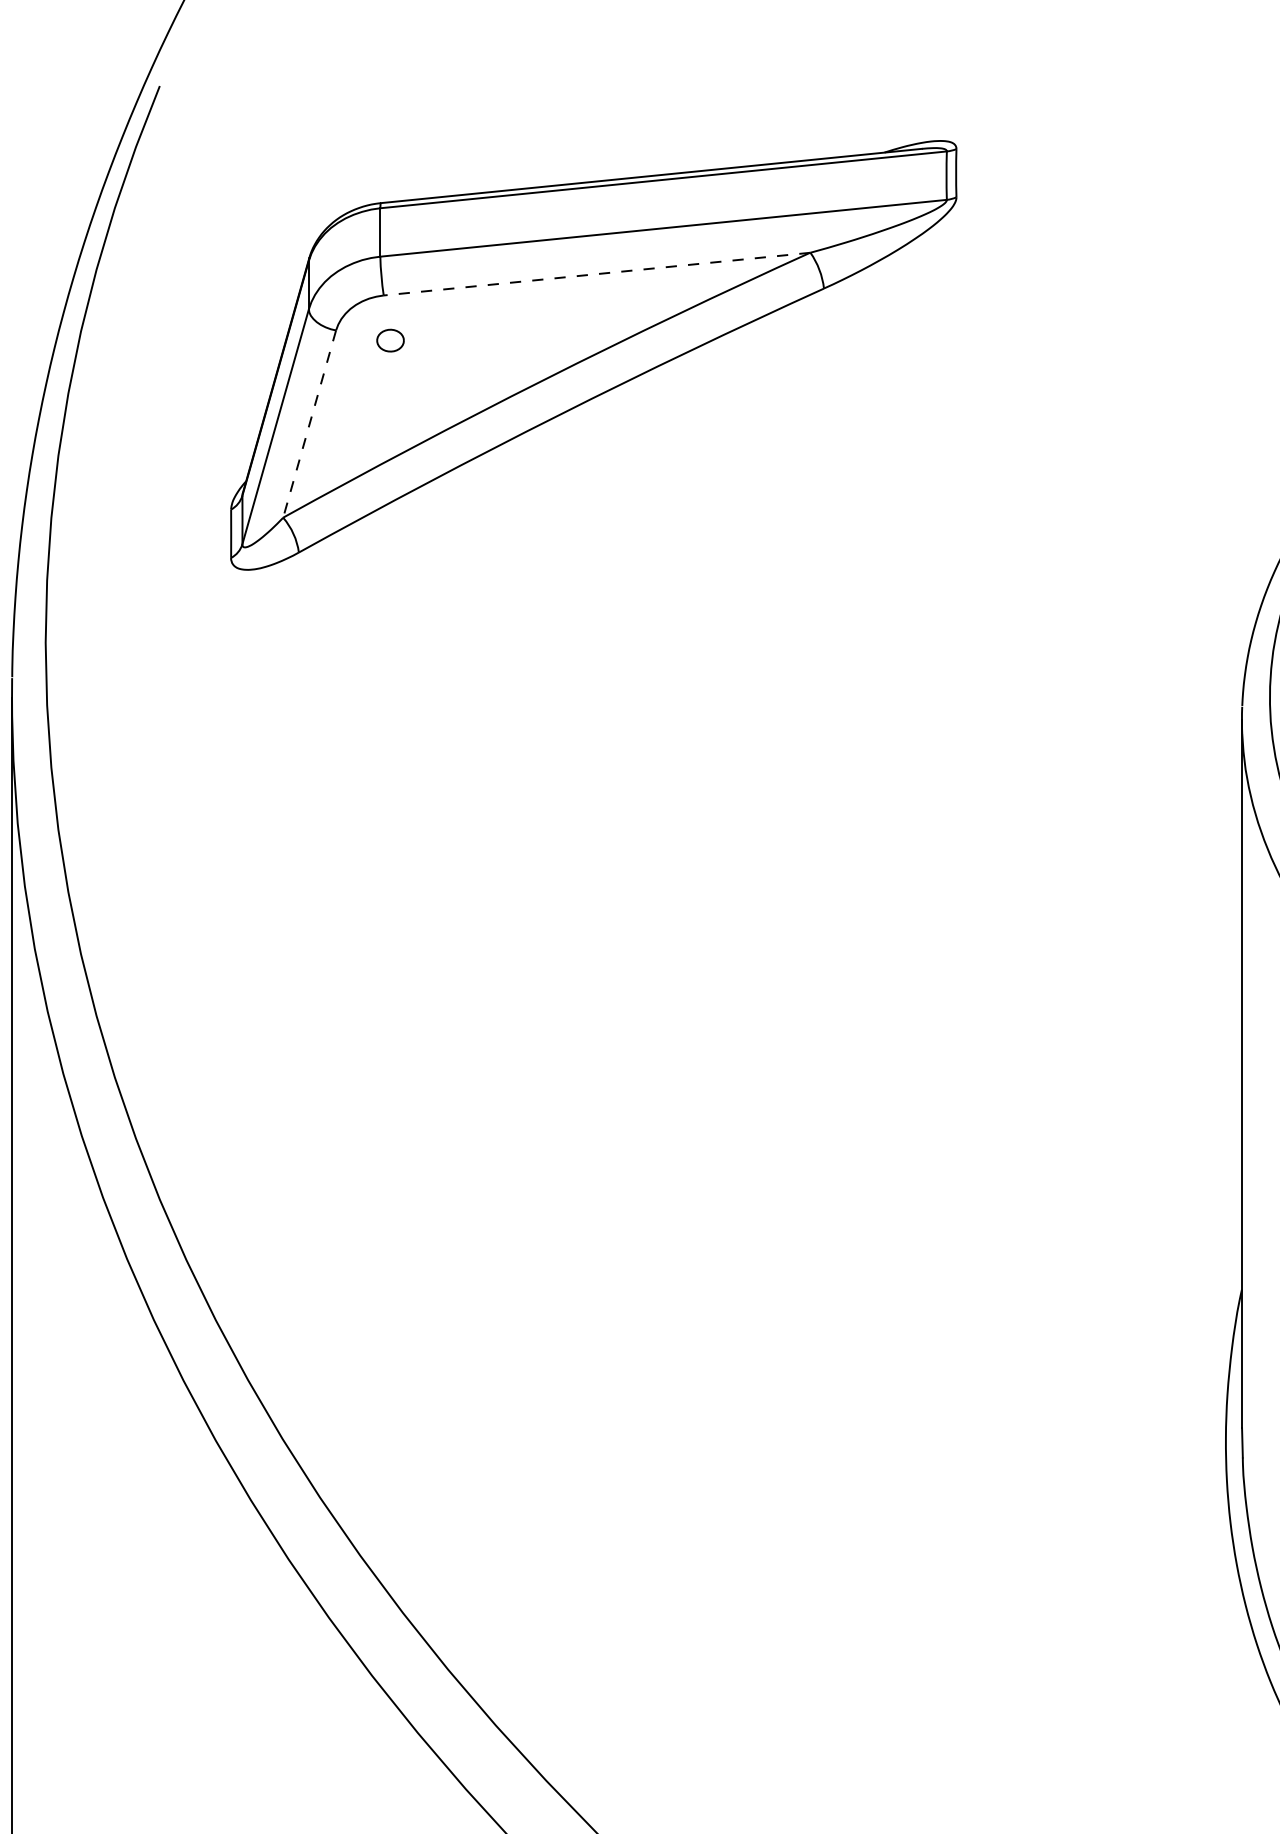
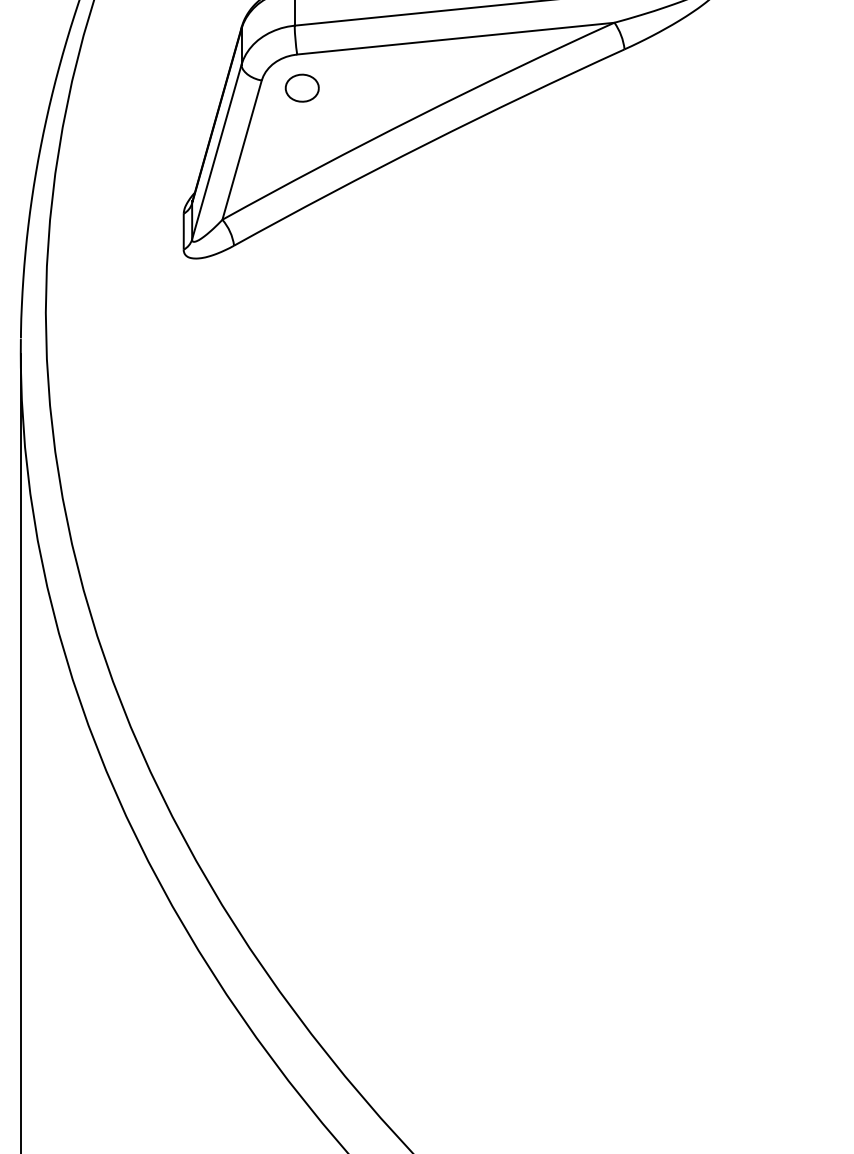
line: (596, 274) -> (455, 38), dashed -> solid
part: (390, 340) -> (302, 88), size x1.67
line: (309, 424) -> (241, 150), dashed -> solid

